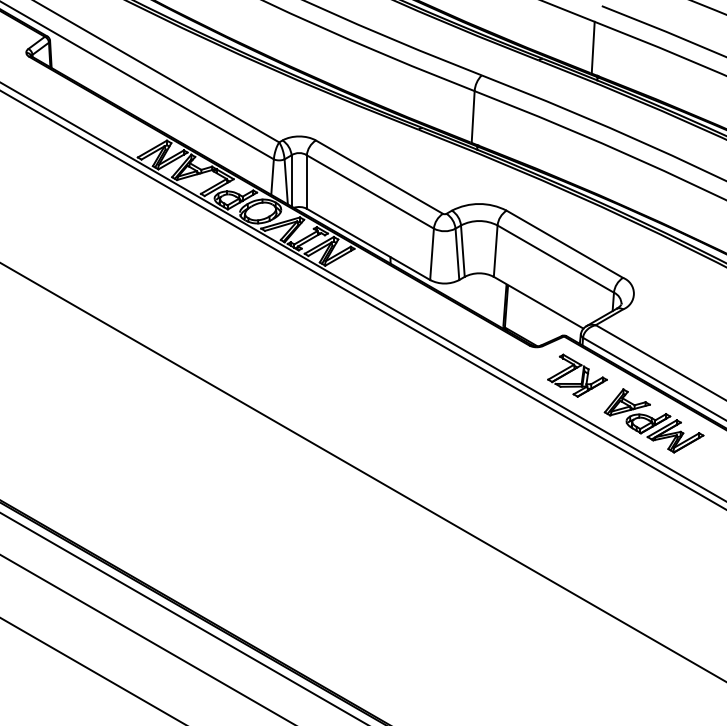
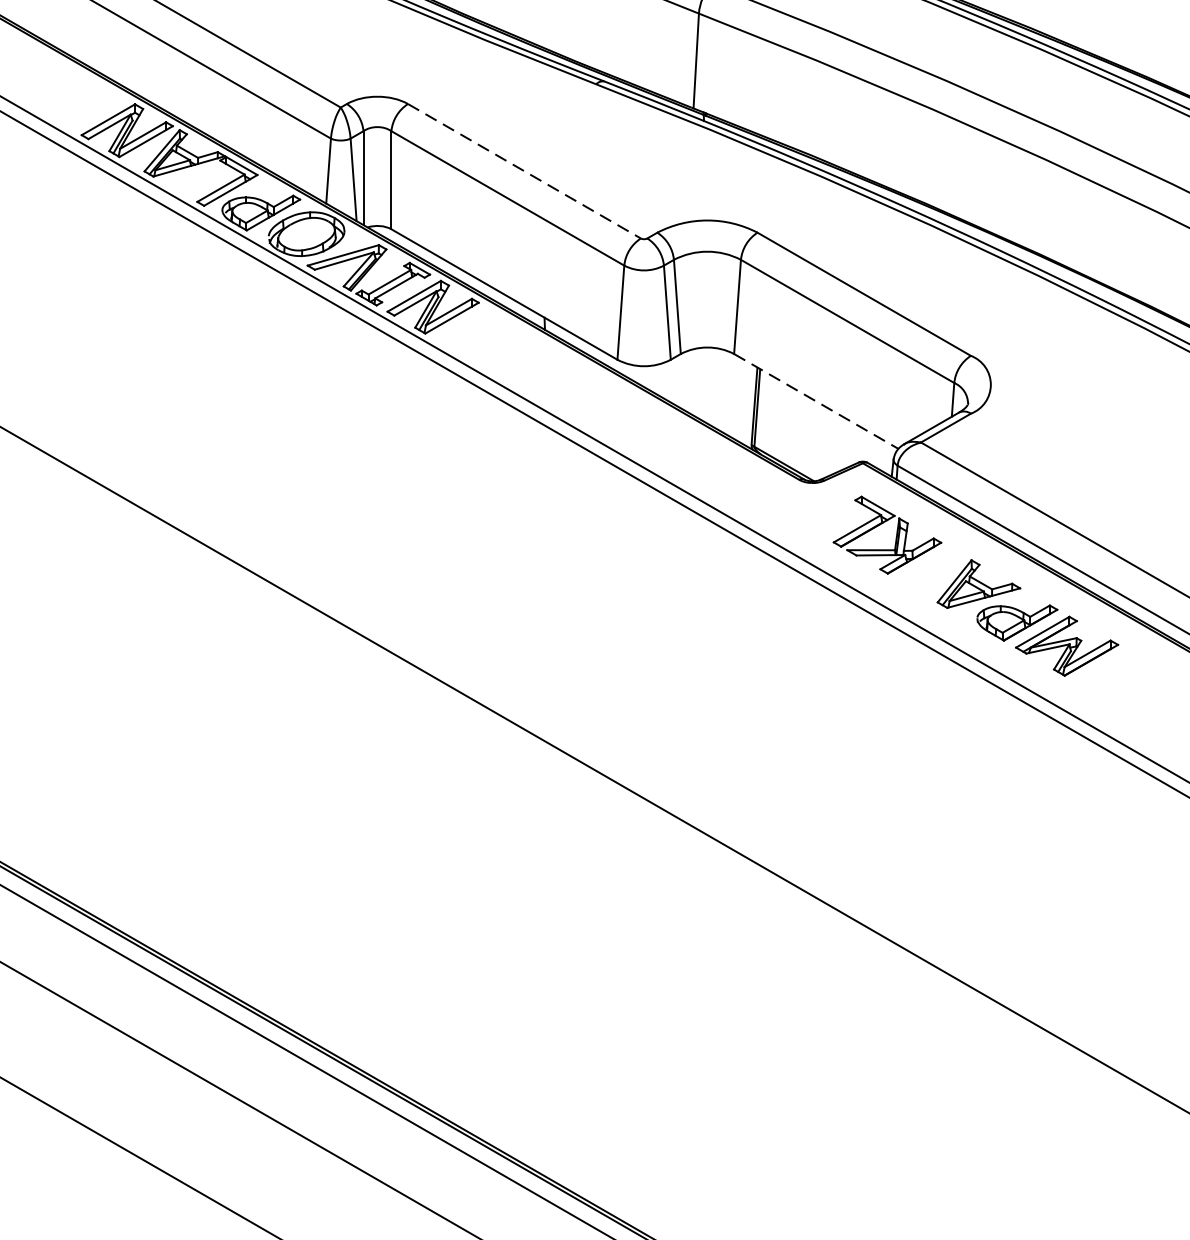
line: (379, 177) -> (524, 171), solid -> dashed
line: (538, 302) -> (815, 400), solid -> dashed

